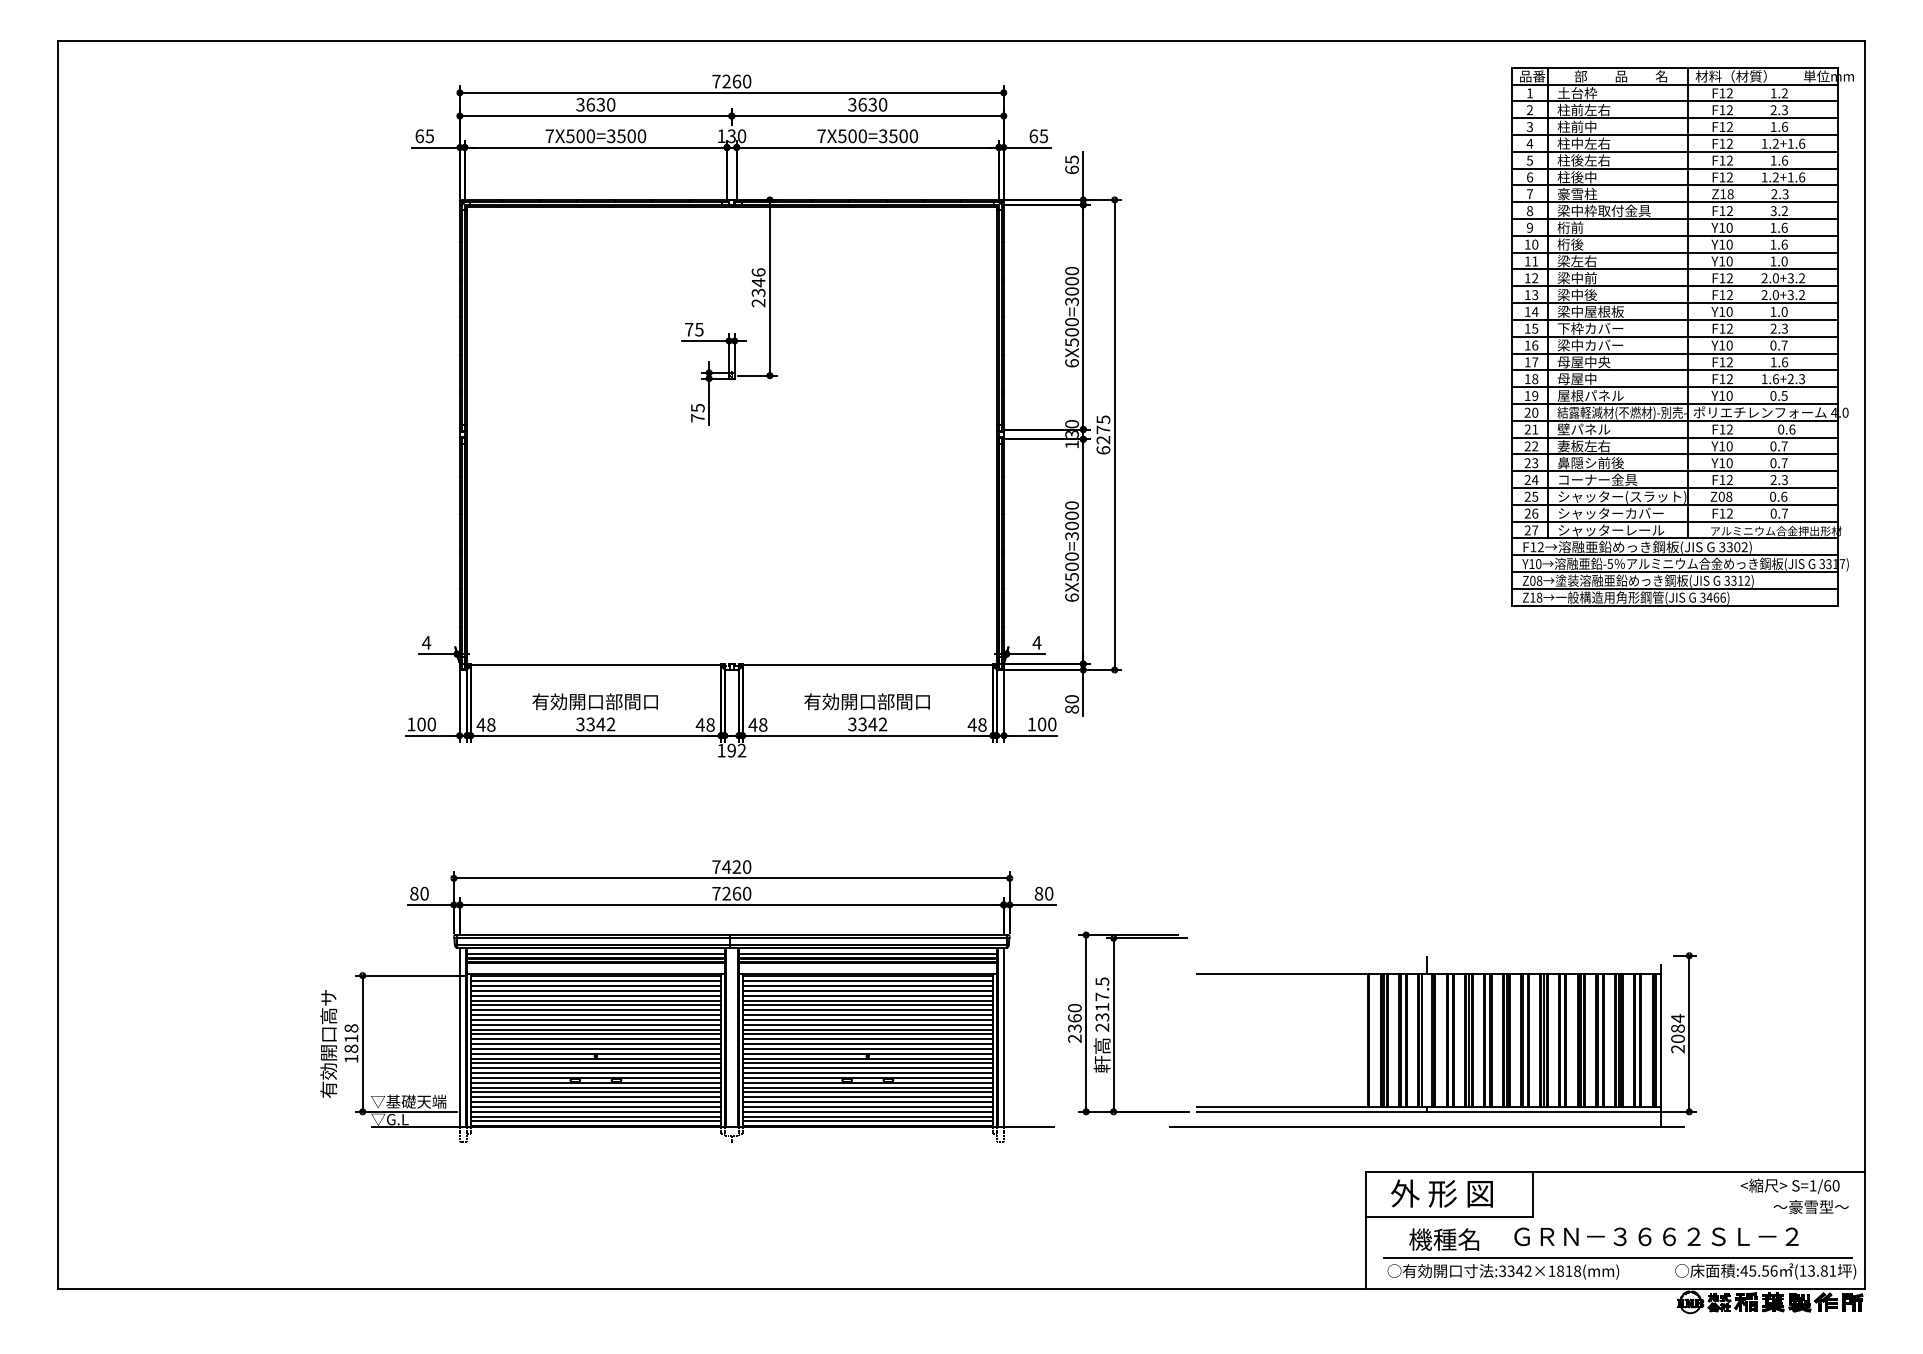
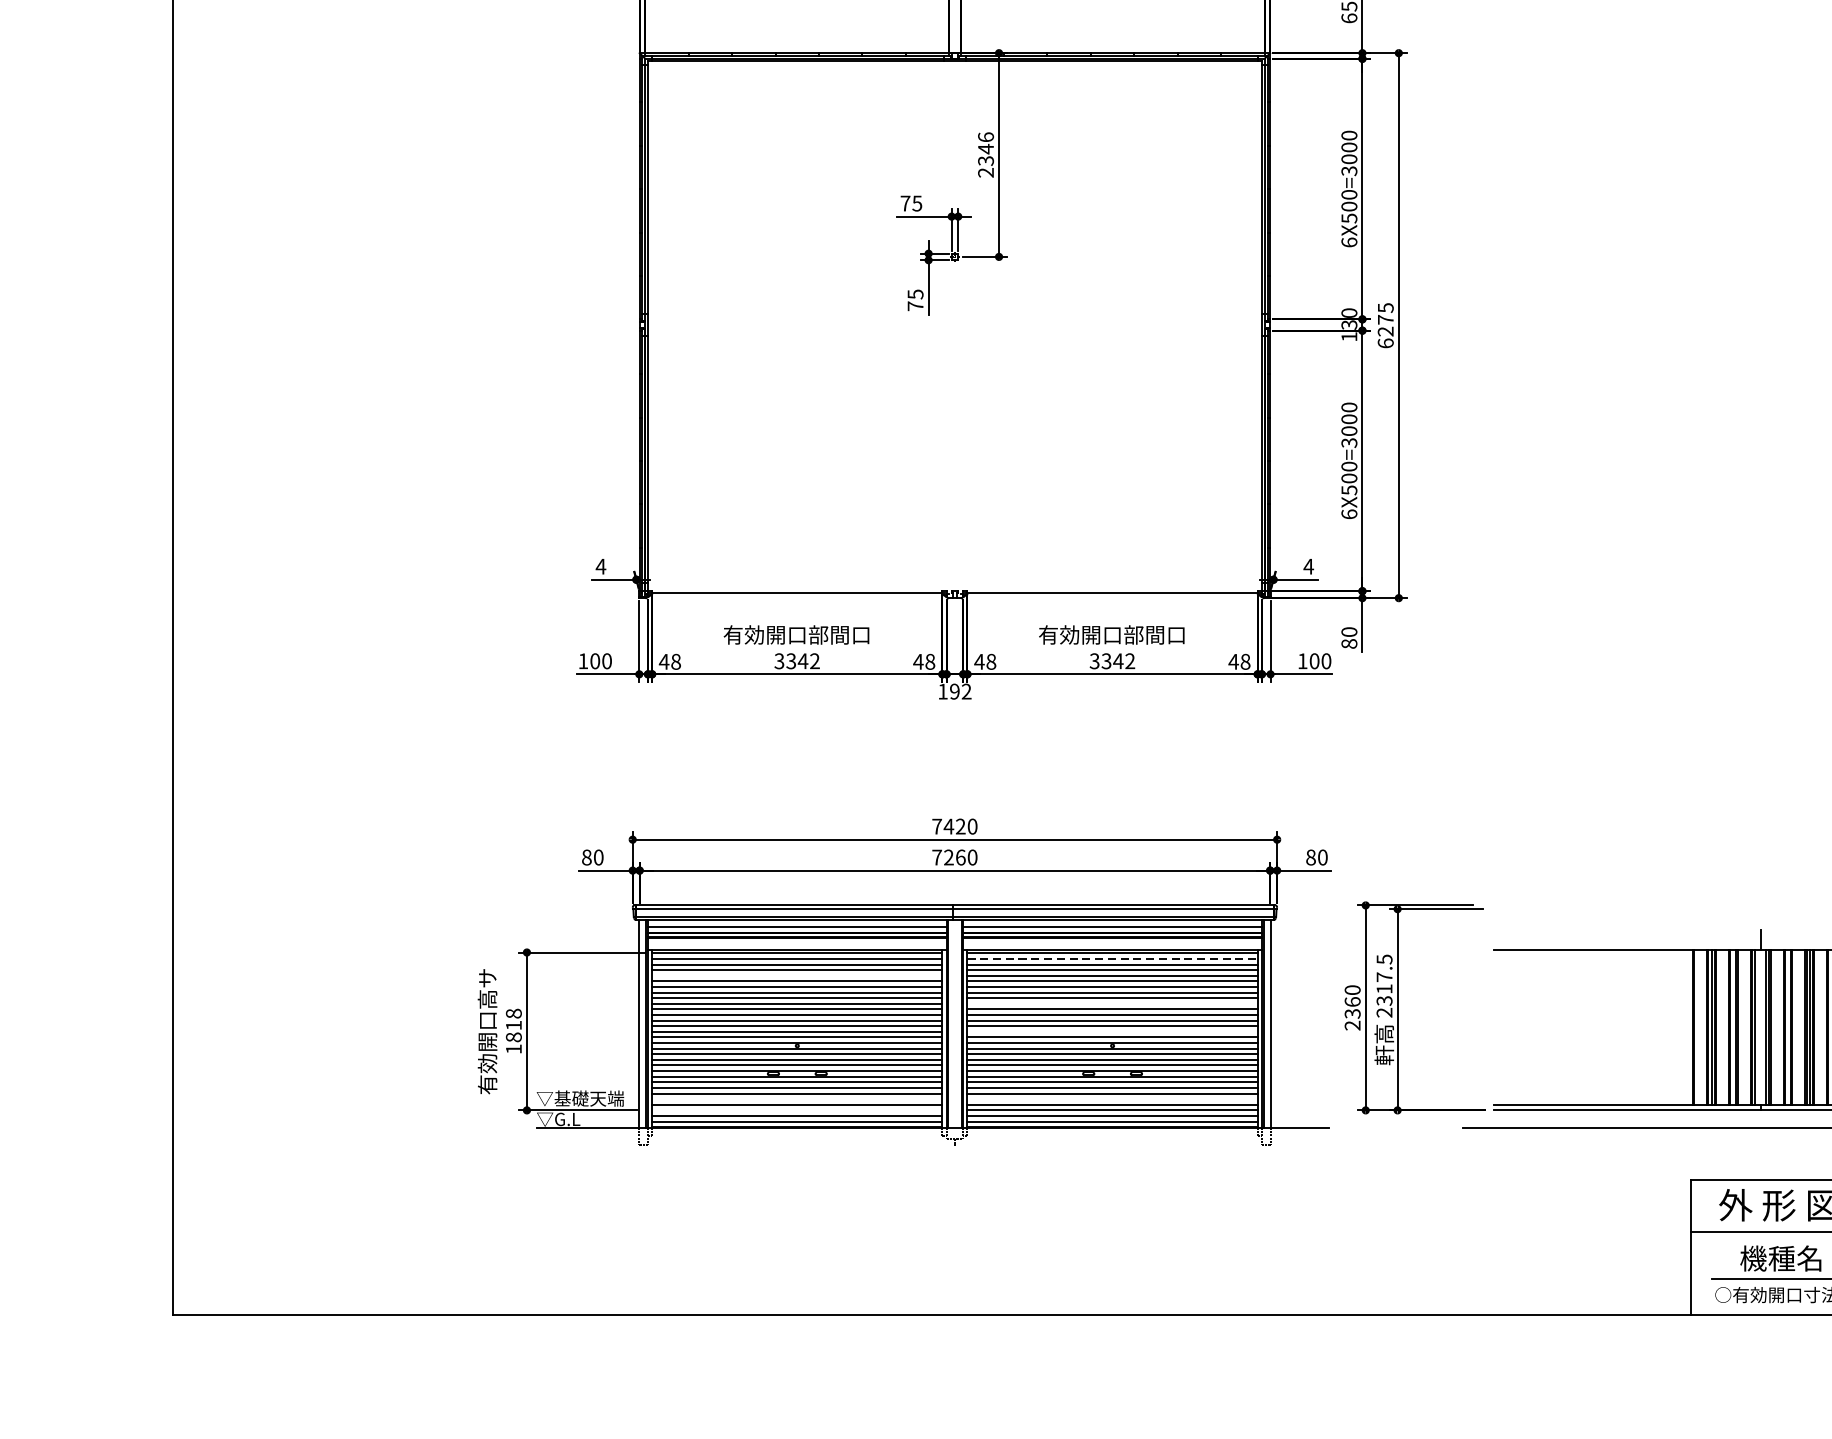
line: (868, 981) -> (1113, 959), solid -> dashed
line: (595, 995) -> (796, 975), removed
line: (867, 1019) -> (1112, 1003), removed
line: (867, 1044) -> (1112, 1032), removed
line: (595, 1102) -> (796, 1099), removed
line: (867, 1102) -> (1112, 1099), removed
line: (595, 1111) -> (796, 1110), removed

